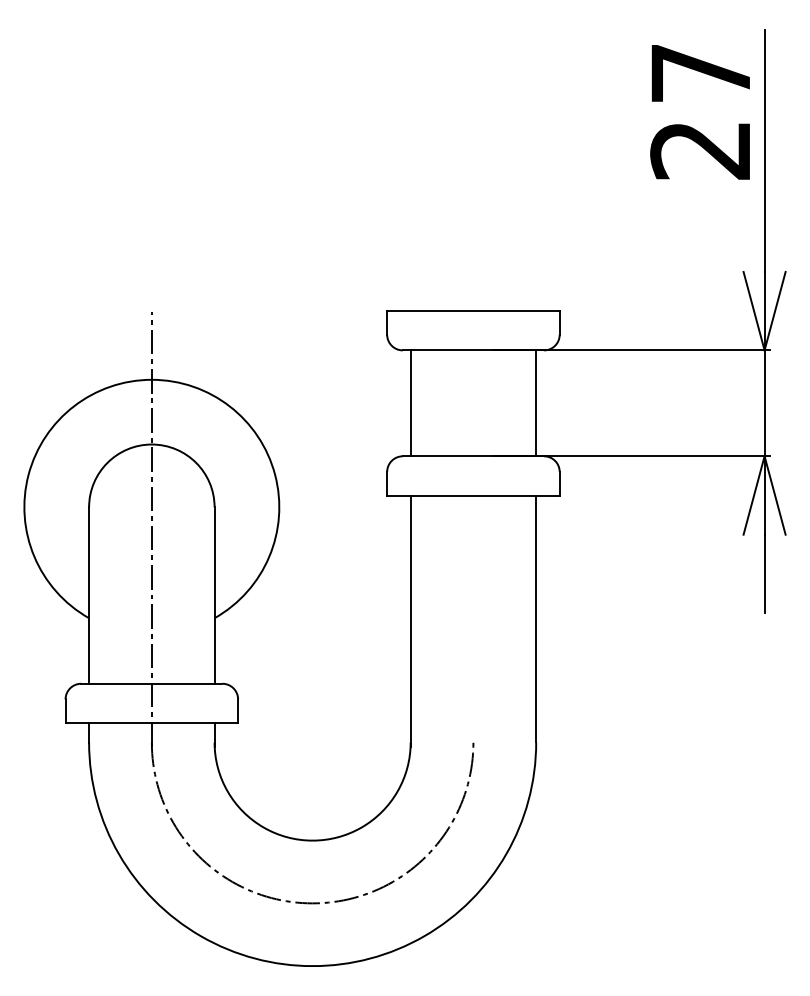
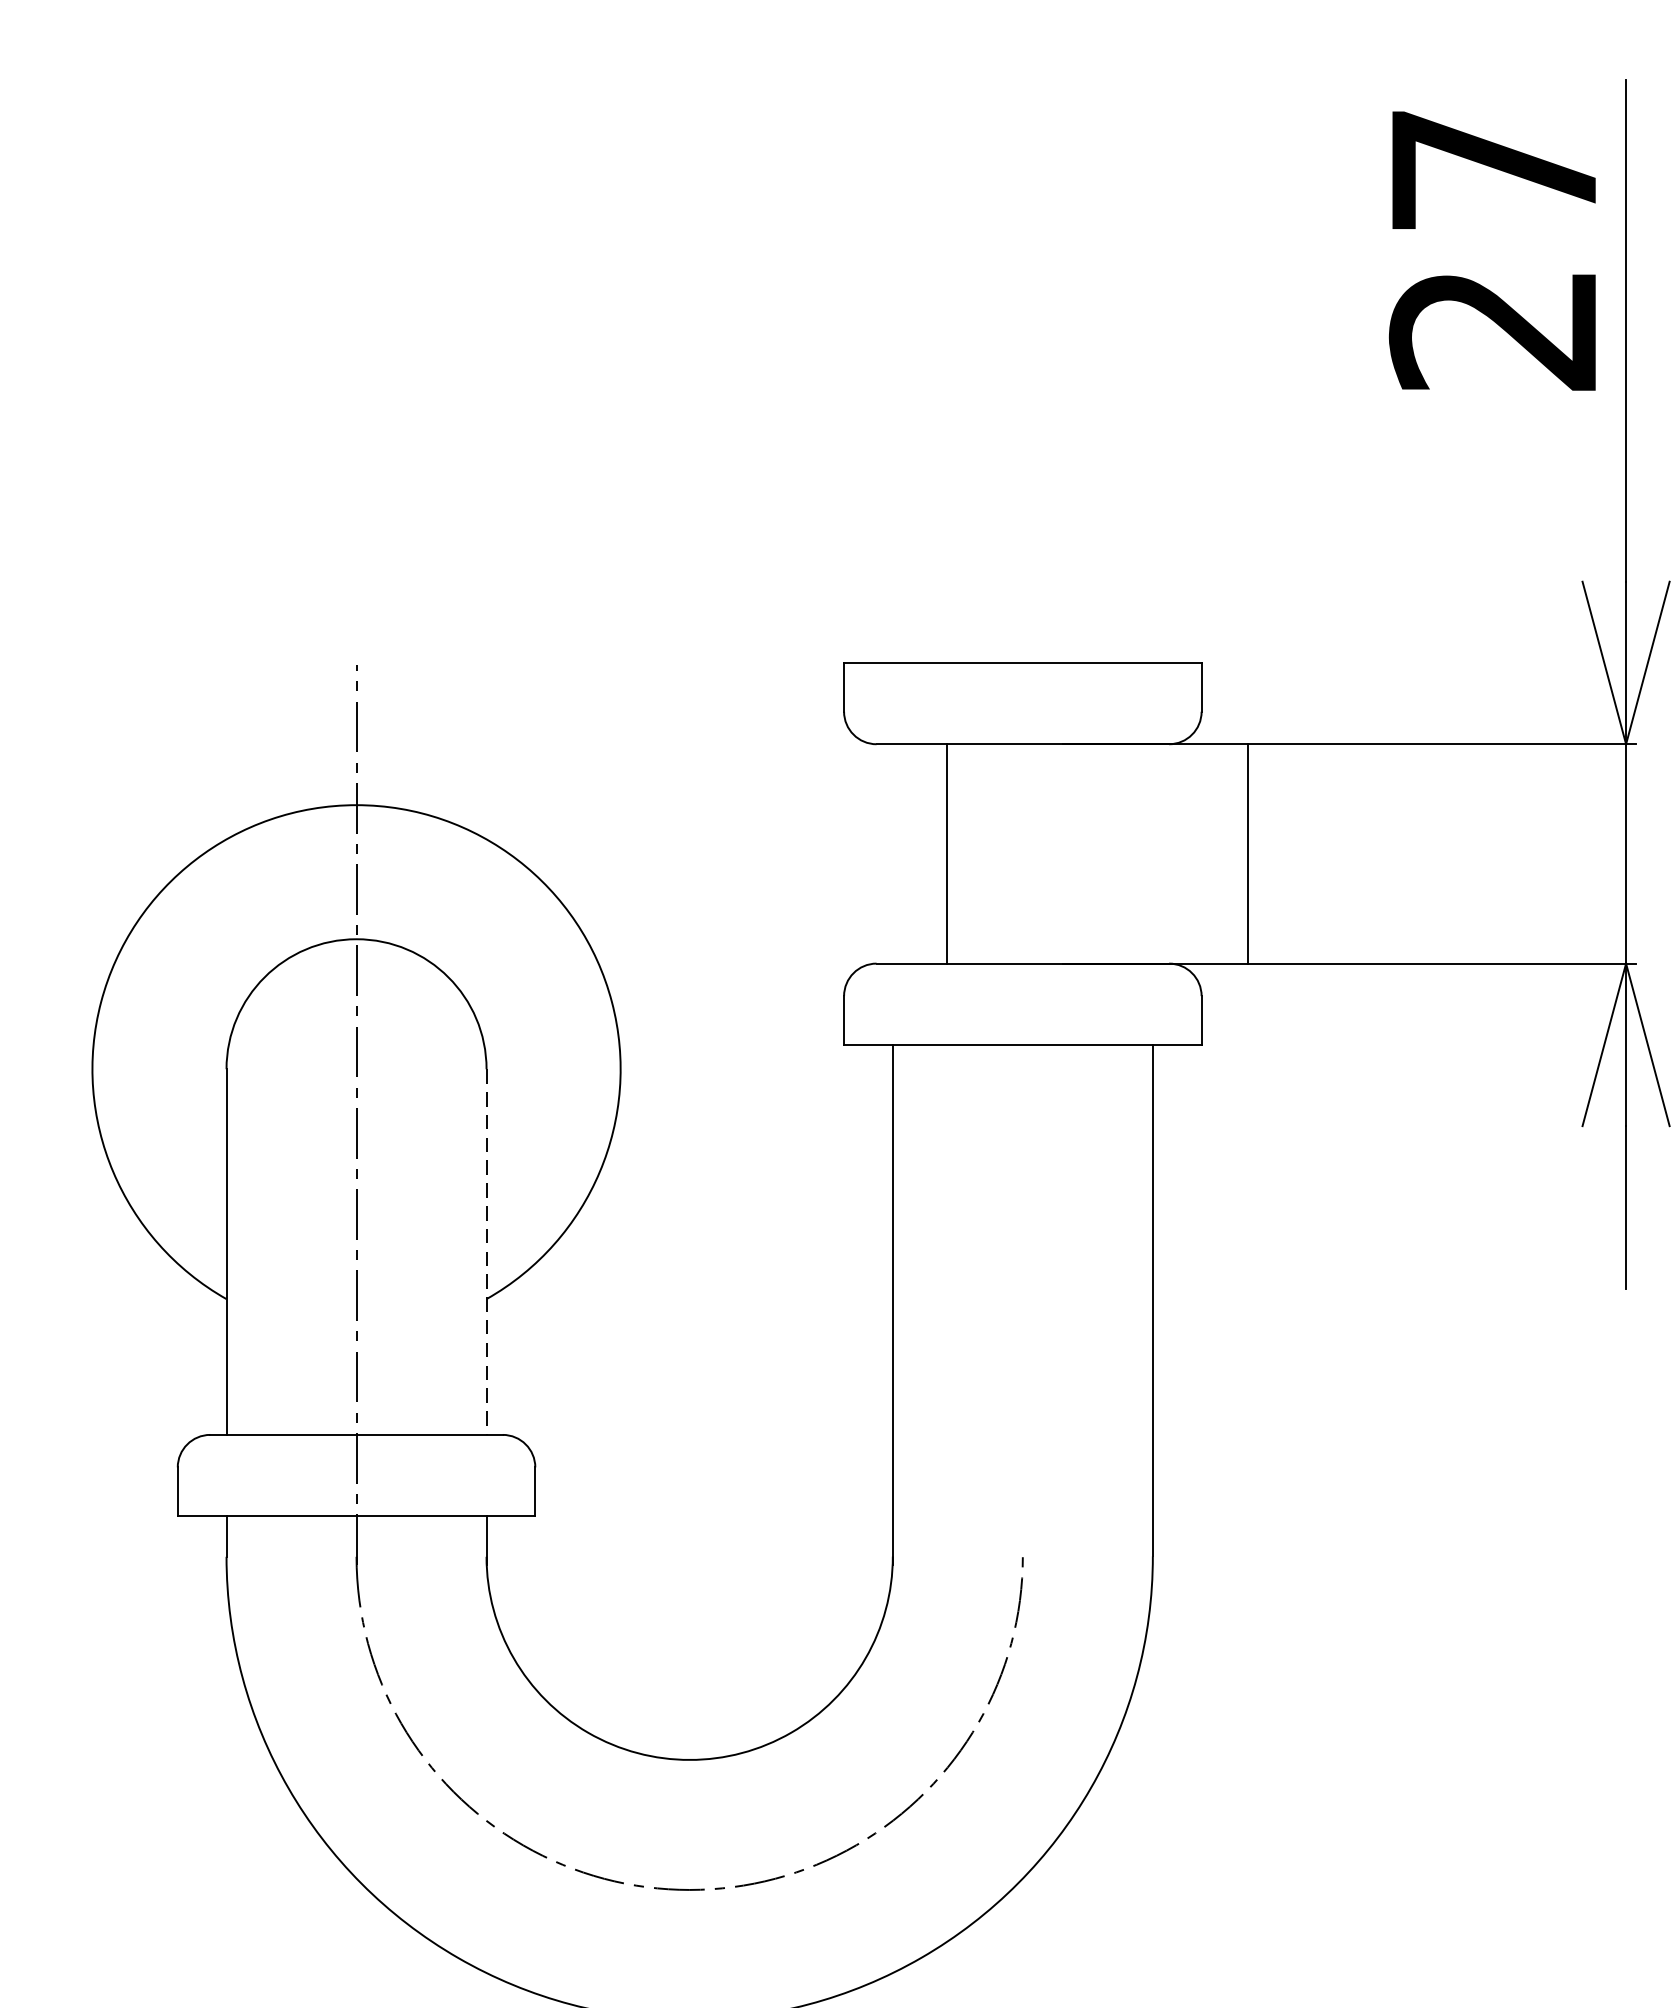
line: (410, 403) -> (946, 854), moved
line: (536, 403) -> (1248, 854), moved
line: (214, 596) -> (486, 1254), solid -> dashed

